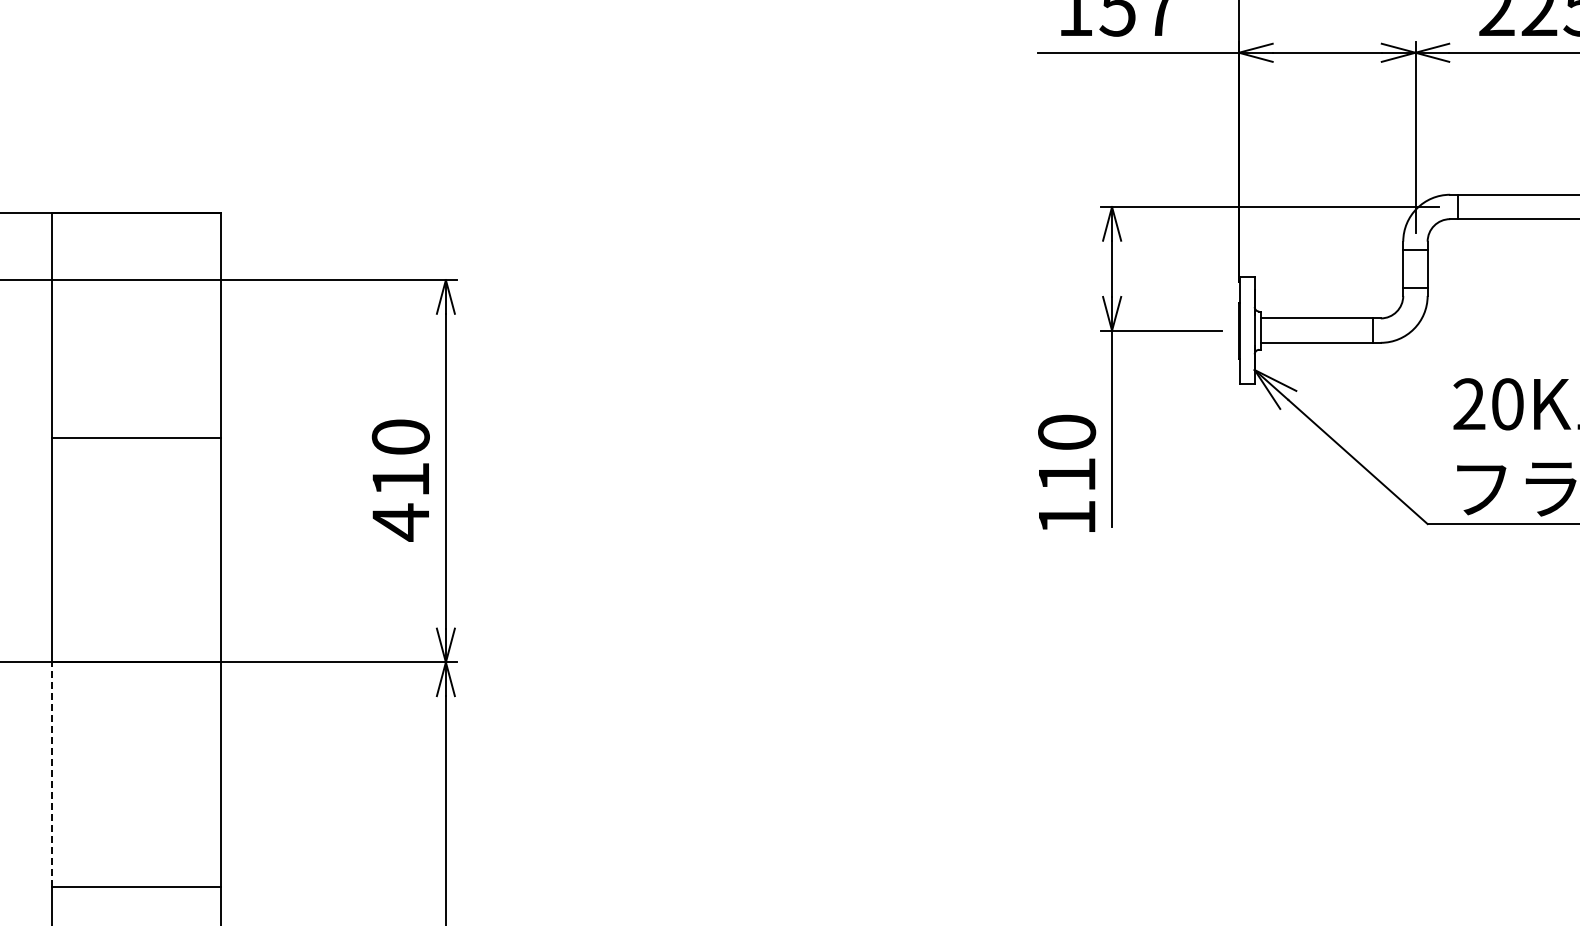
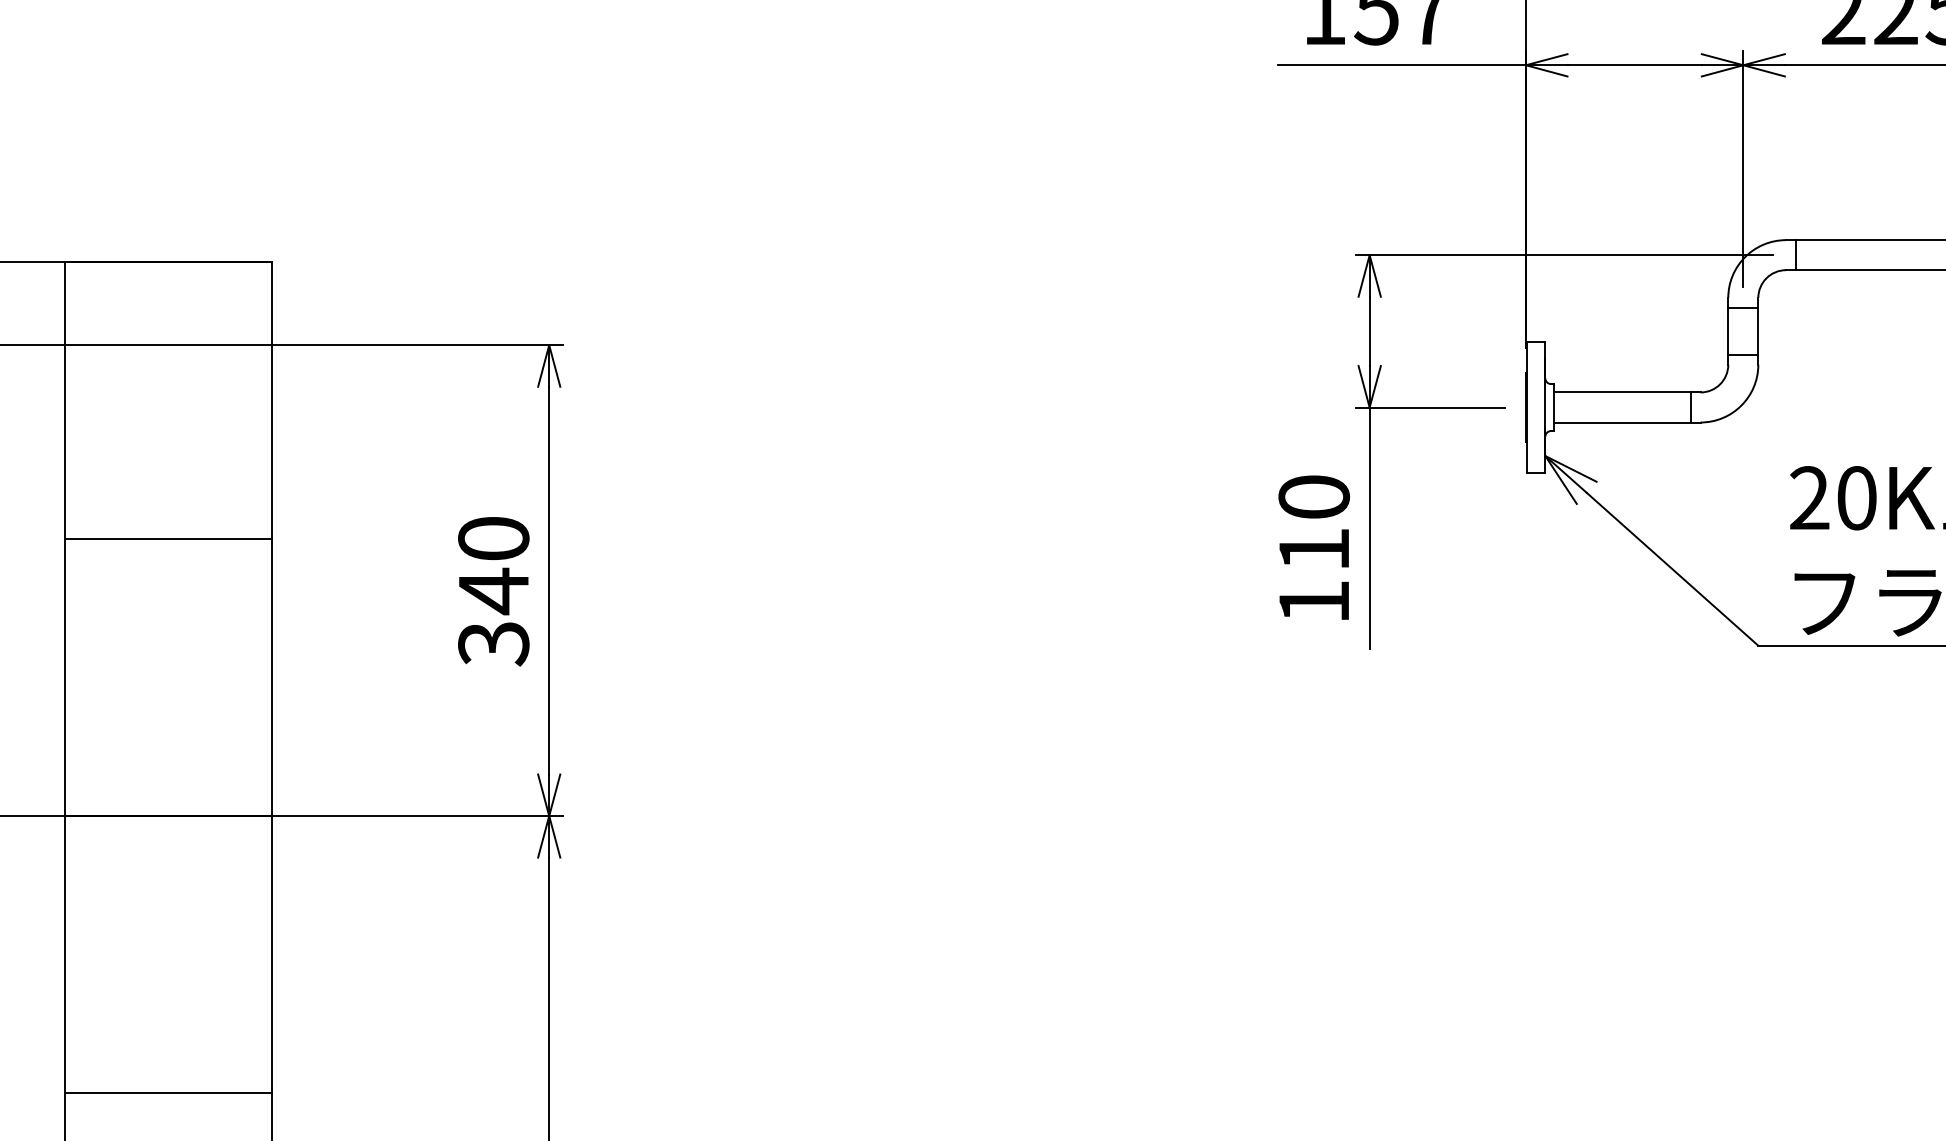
text: (1067, 472) -> (1314, 546), moved
text: (400, 500) -> (493, 616), 410 -> 340
line: (52, 774) -> (64, 954), dashed -> solid

